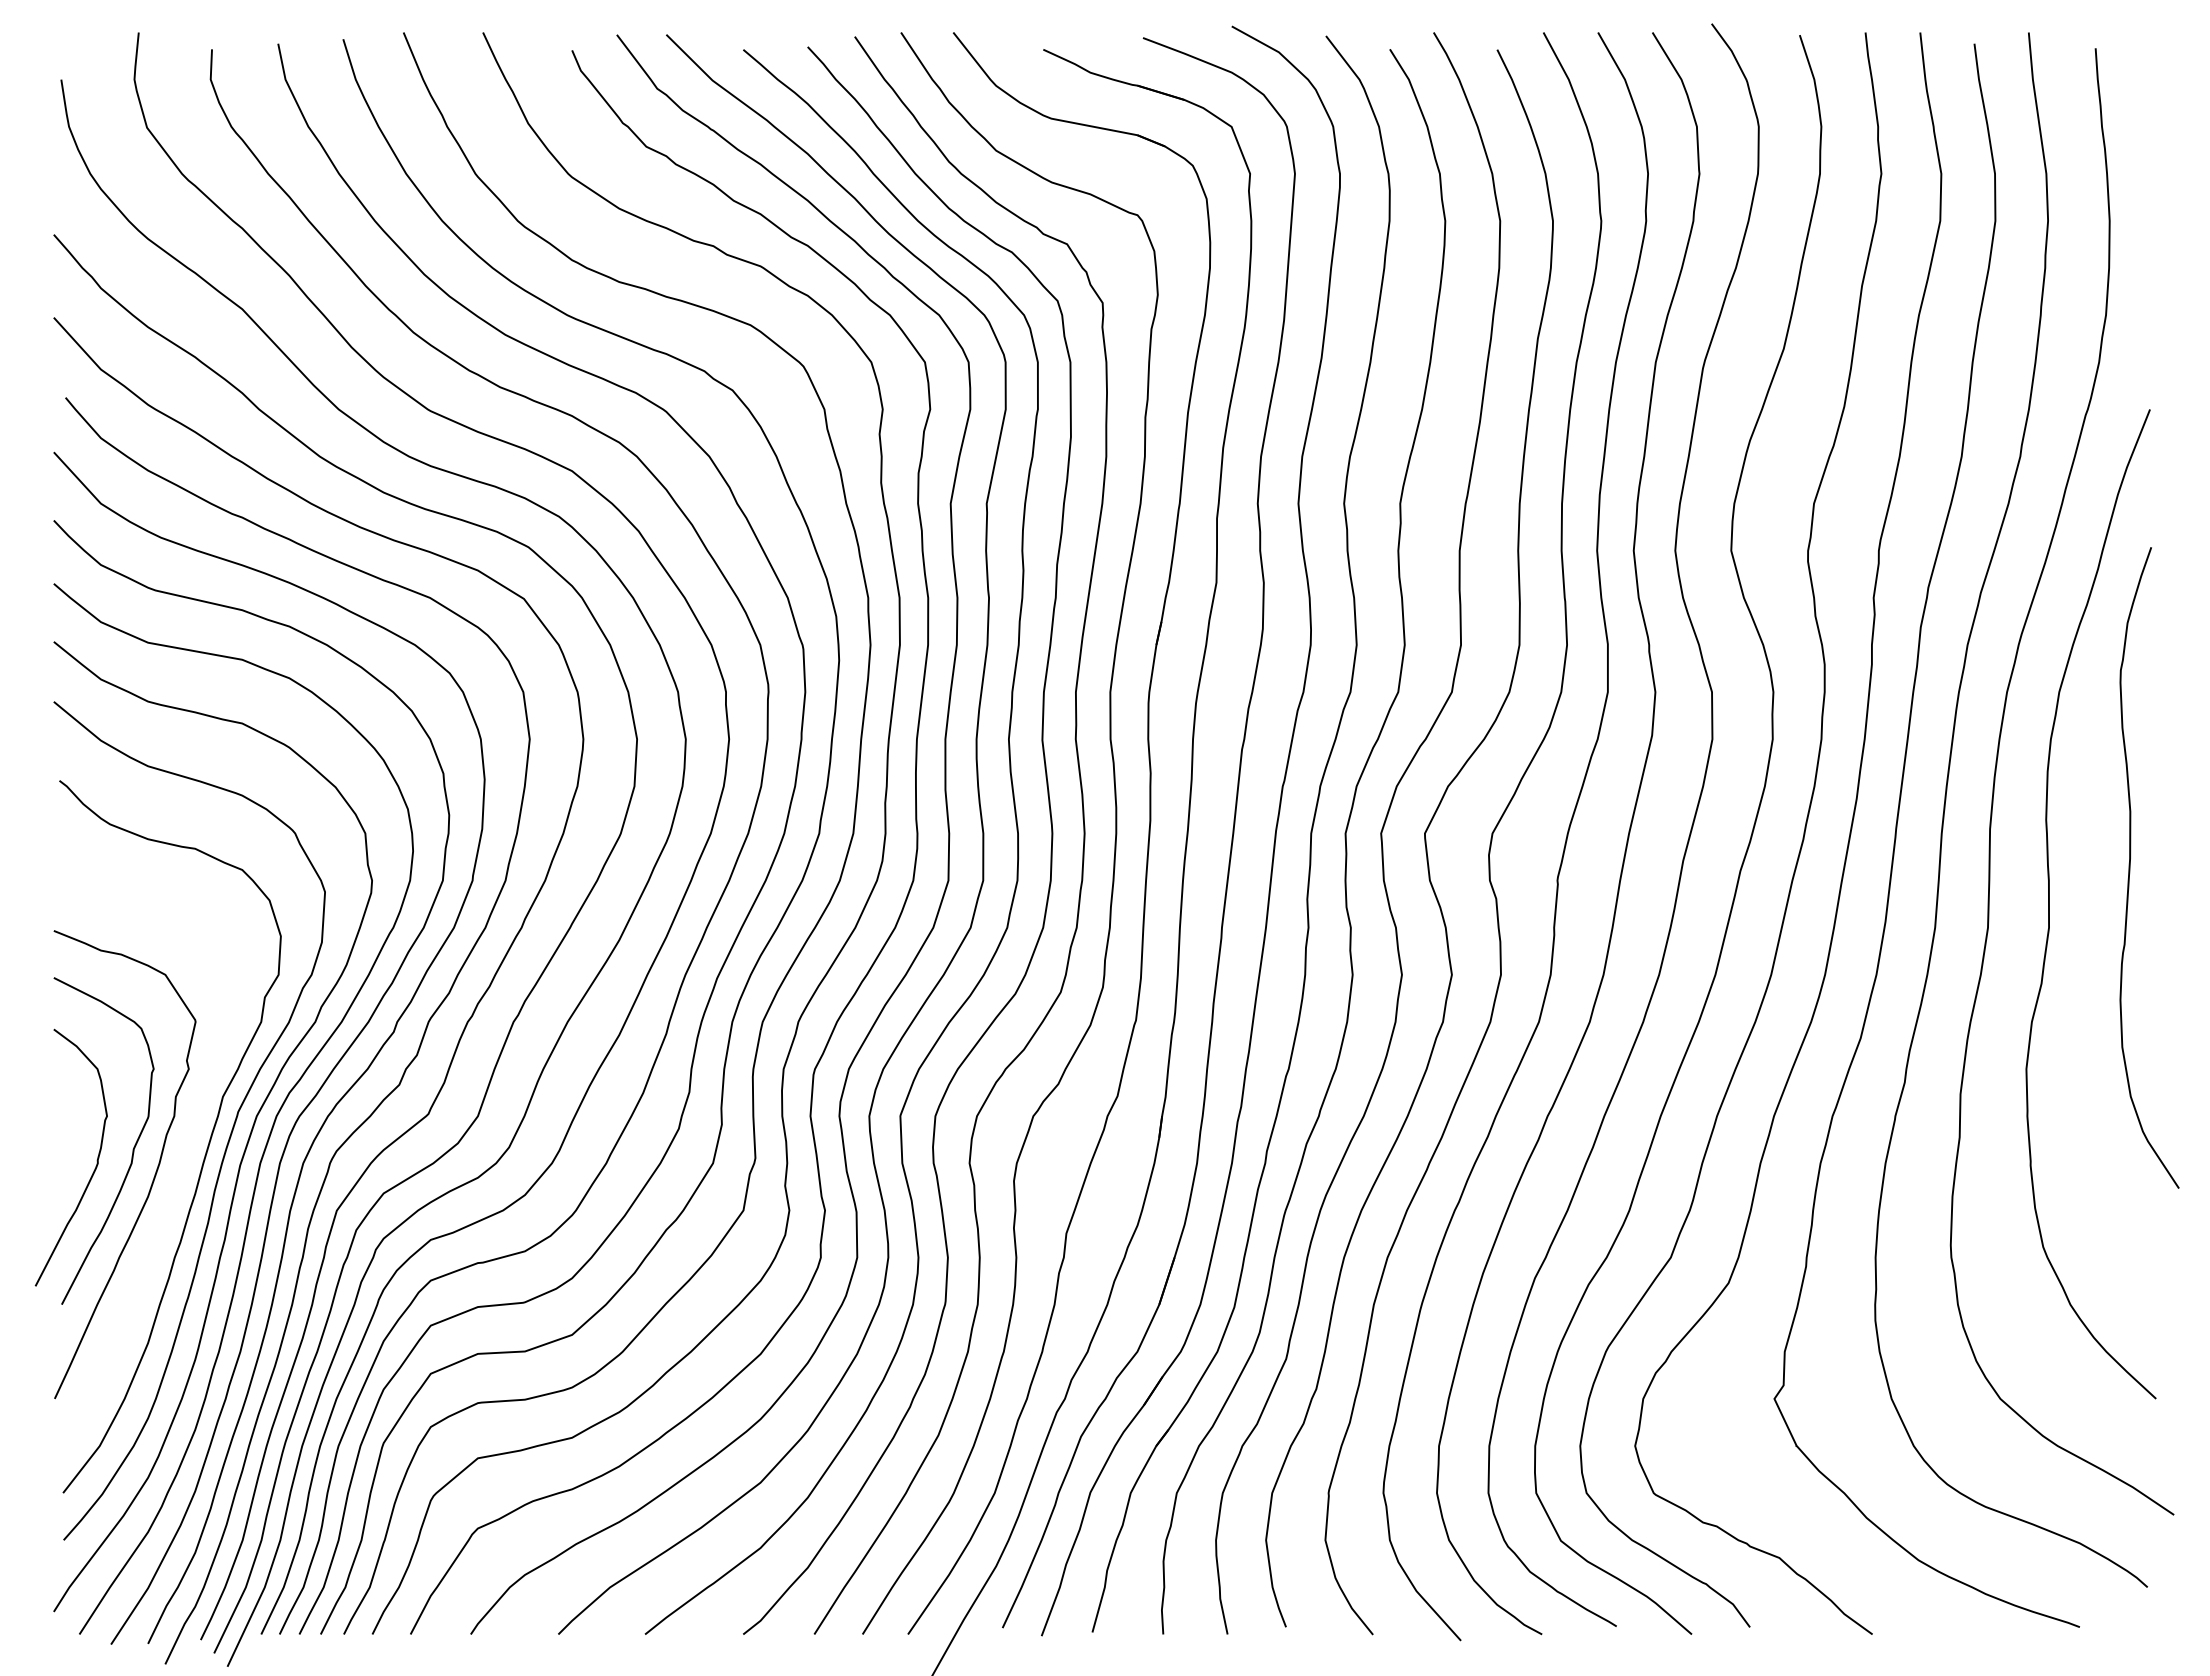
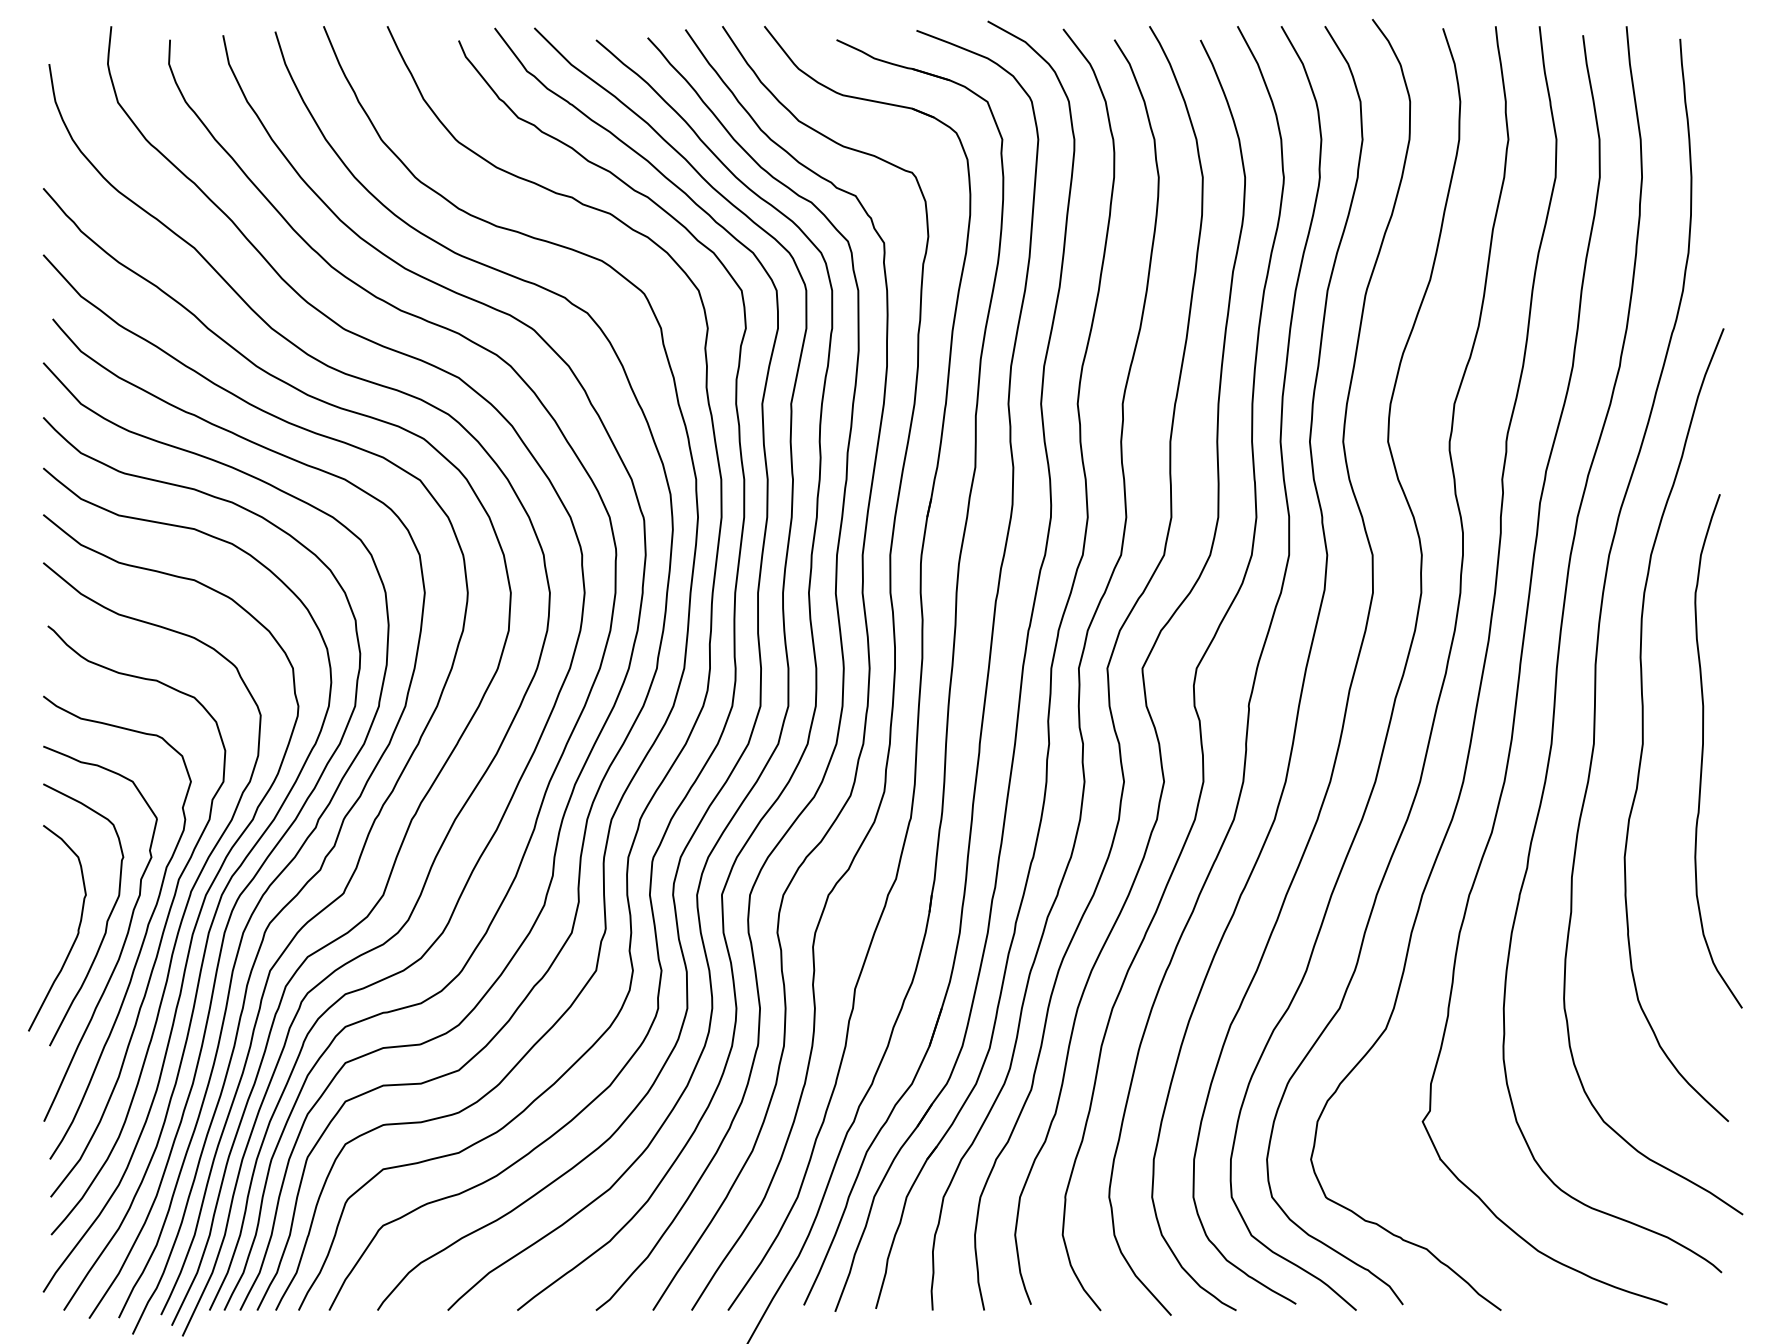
curve: (2130, 867) -> (1703, 750), moved
curve: (179, 1168) -> (144, 936), added

